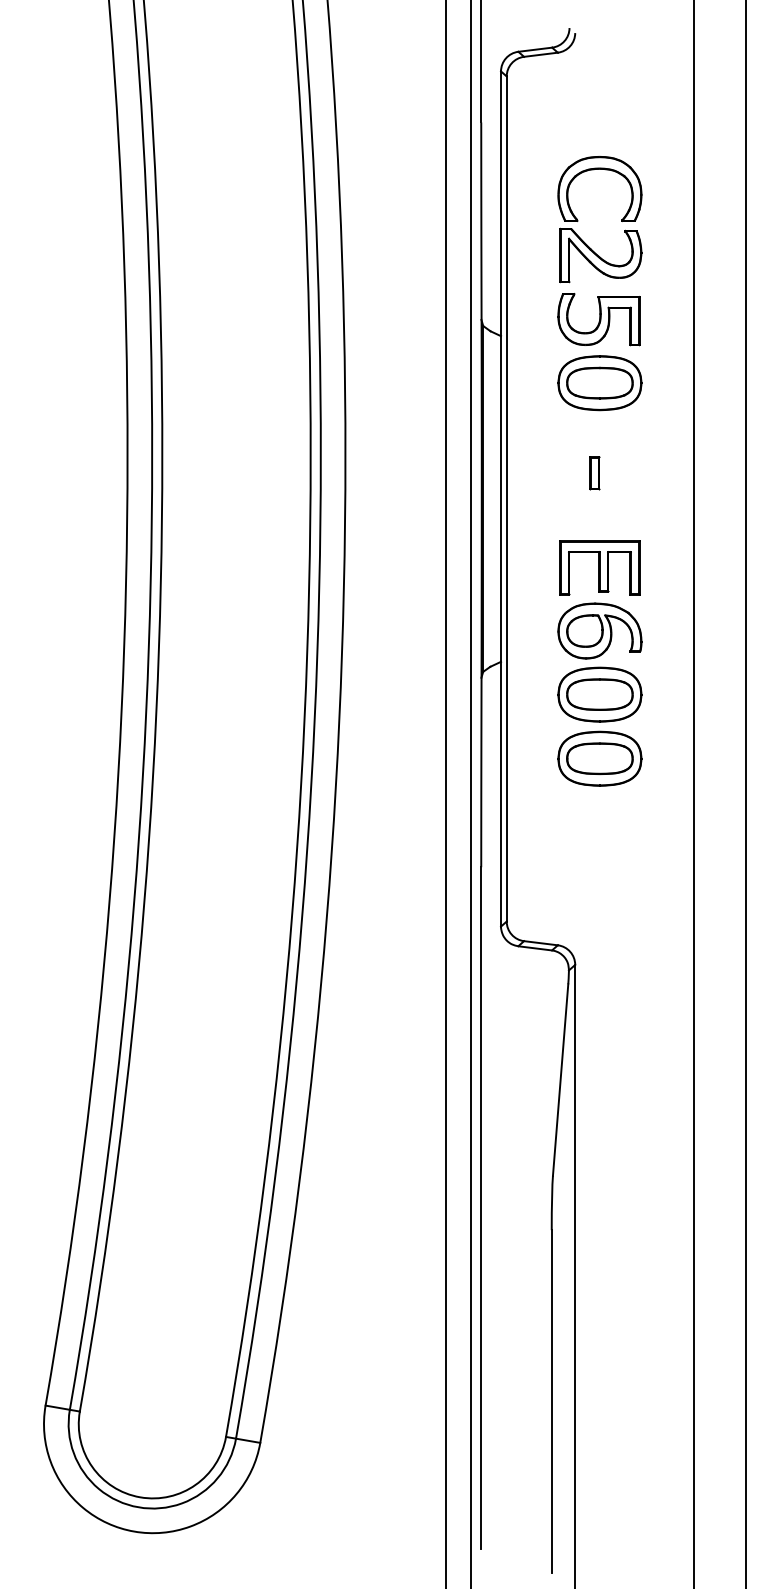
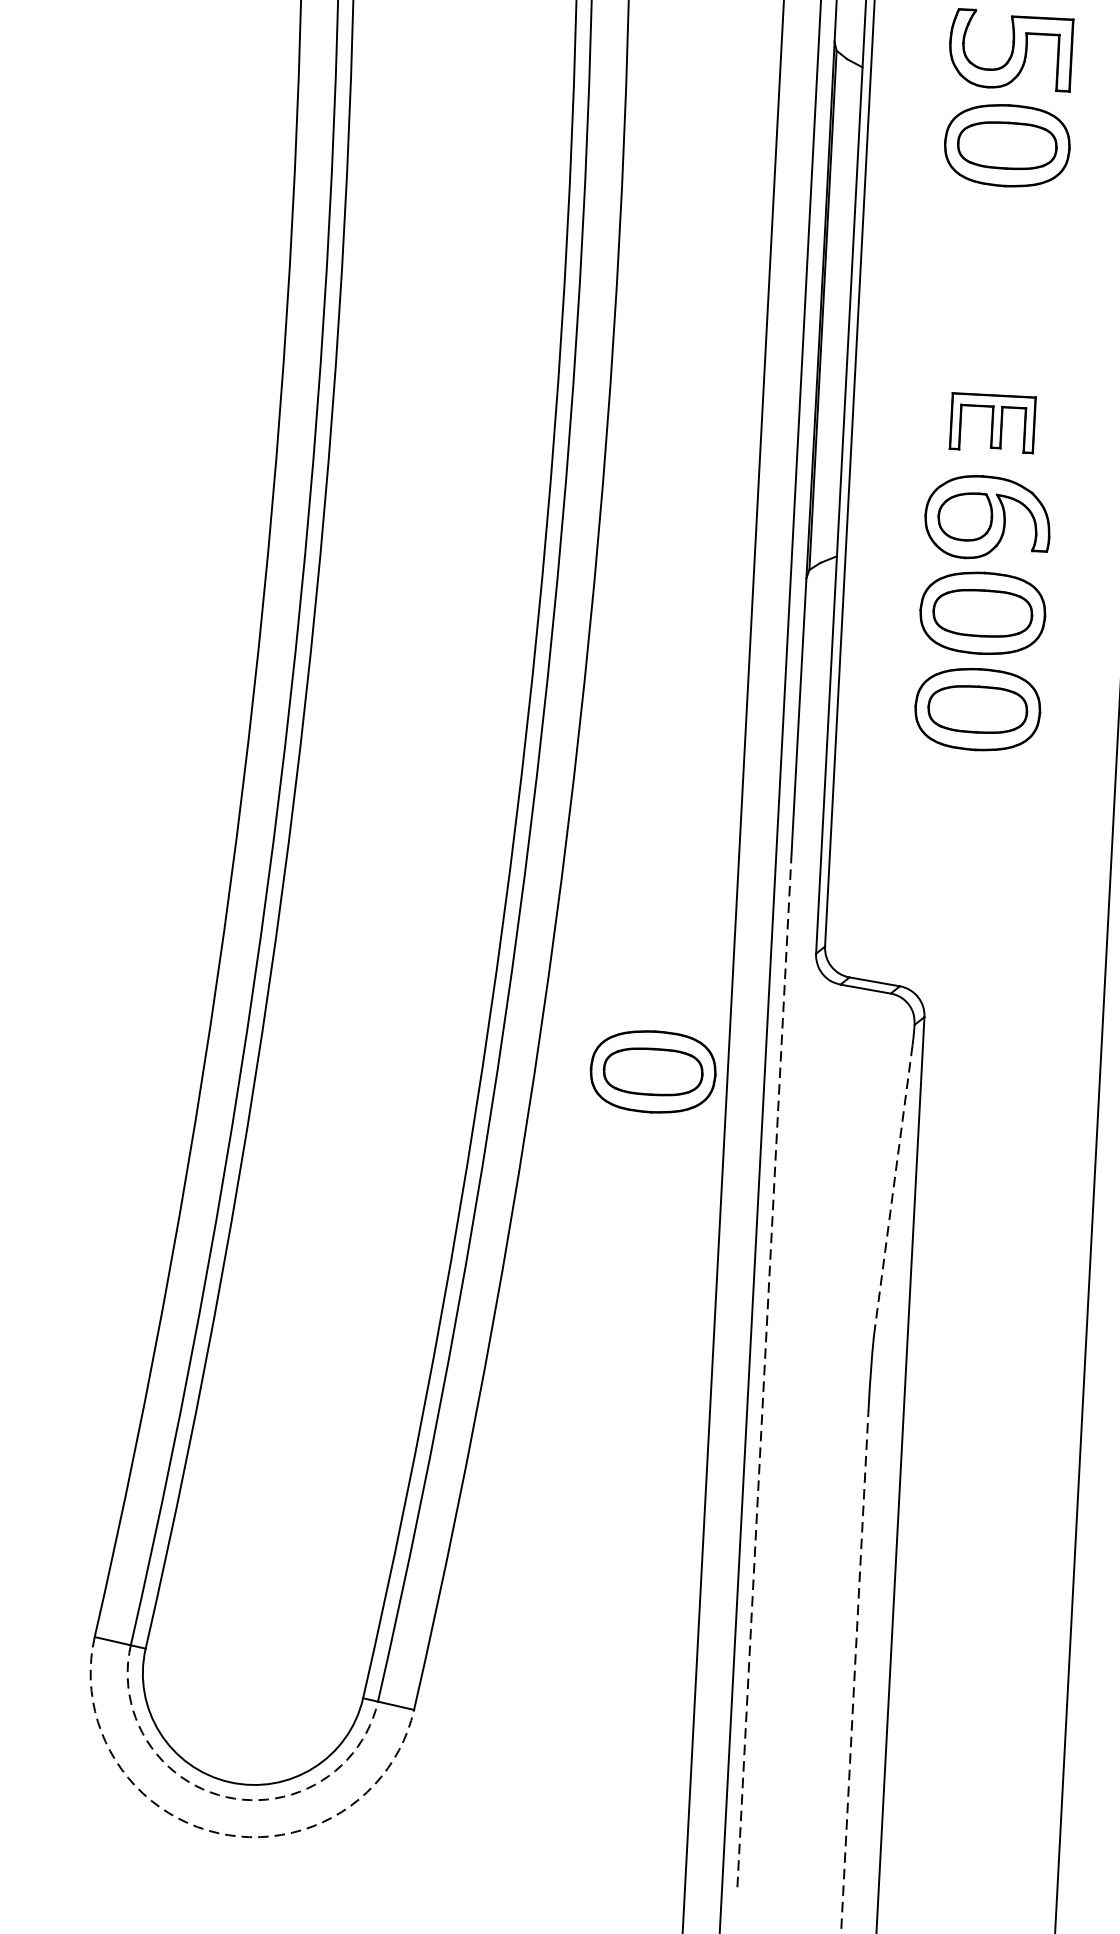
part: (594, 473) -> (992, 280), removed
part: (599, 567) -> (992, 422), size x0.7
part: (396, 1010) -> (652, 1071), added
line: (560, 1080) -> (893, 1189), solid -> dashed
line: (481, 1207) -> (764, 1373), solid -> dashed
line: (551, 1401) -> (854, 1670), solid -> dashed
arc: (138, 1507) -> (226, 1797), solid -> dashed
arc: (134, 1531) -> (218, 1833), solid -> dashed

